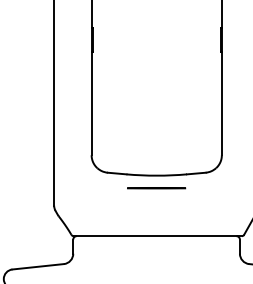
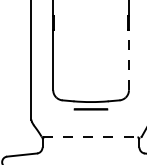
line: (221, 102) -> (128, 59), solid -> dashed
line: (157, 236) -> (91, 137), solid -> dashed

